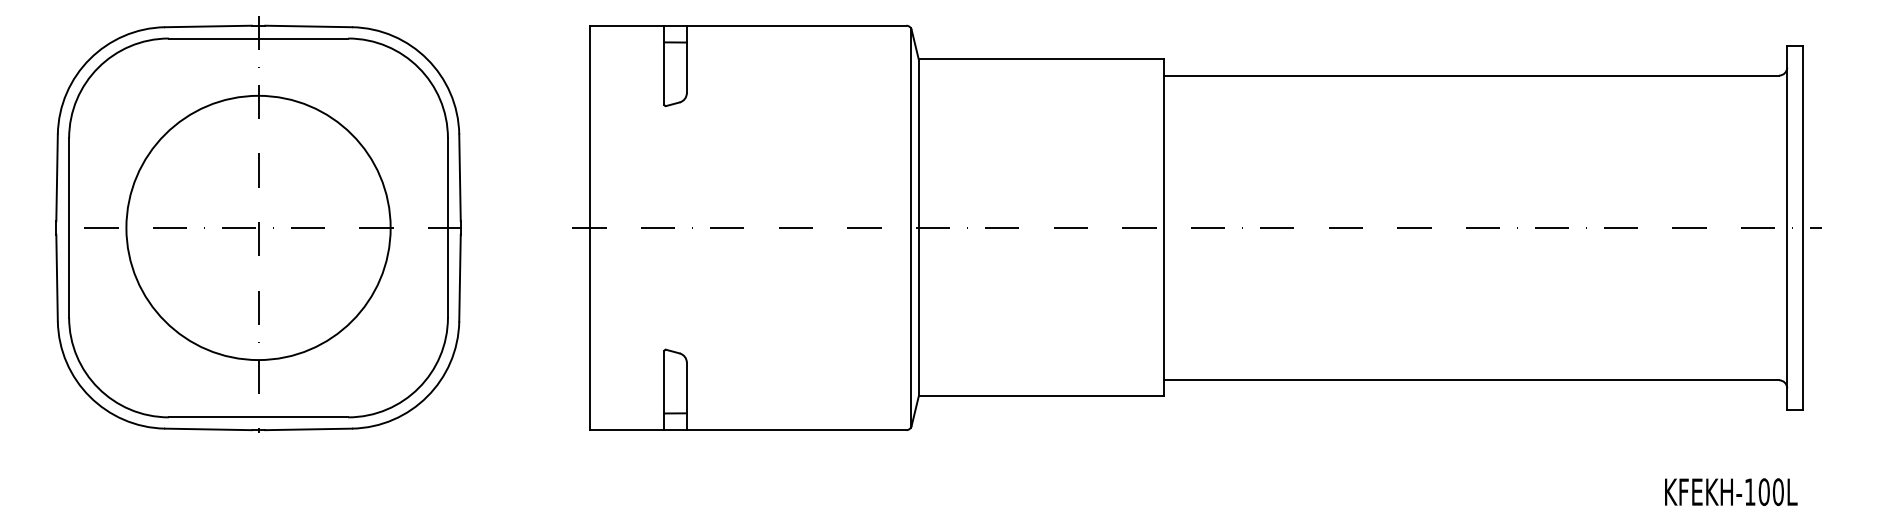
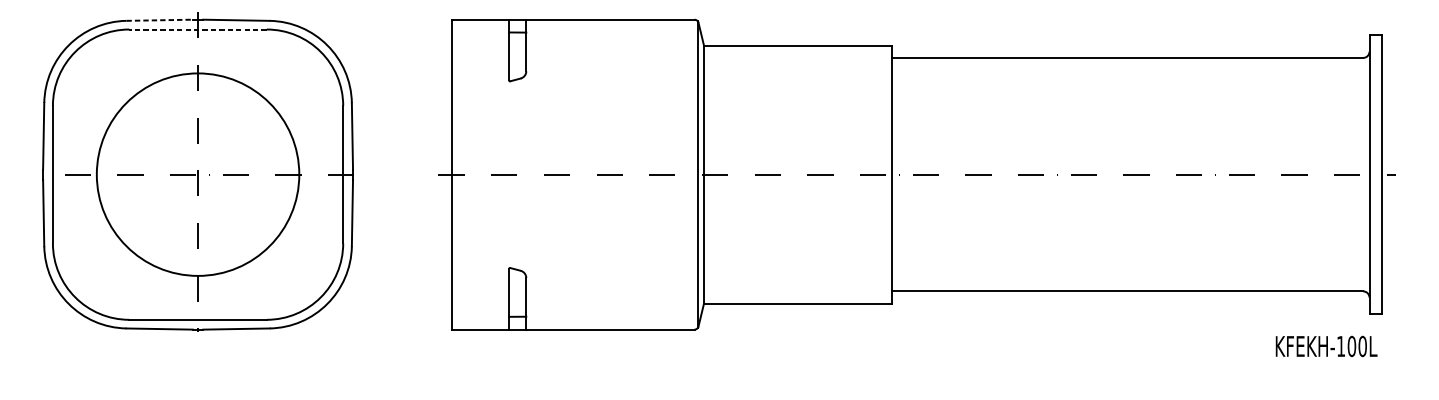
line: (208, 26) -> (159, 20), solid -> dashed
line: (258, 38) -> (198, 29), solid -> dashed
text: (1731, 491) -> (1326, 345), moved

